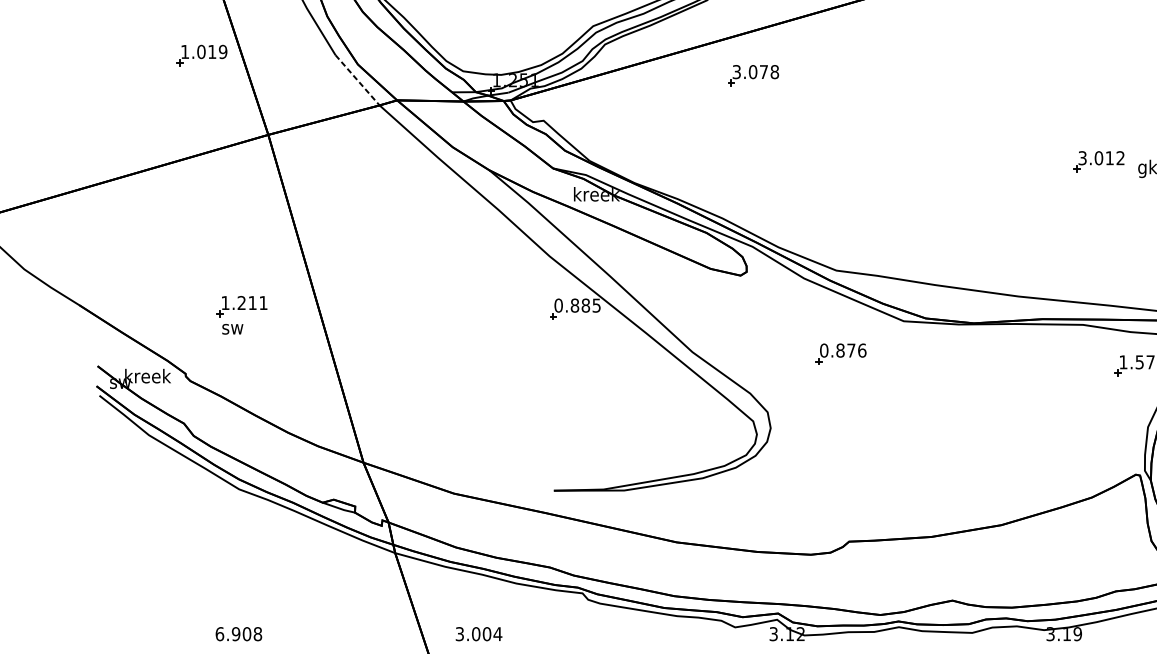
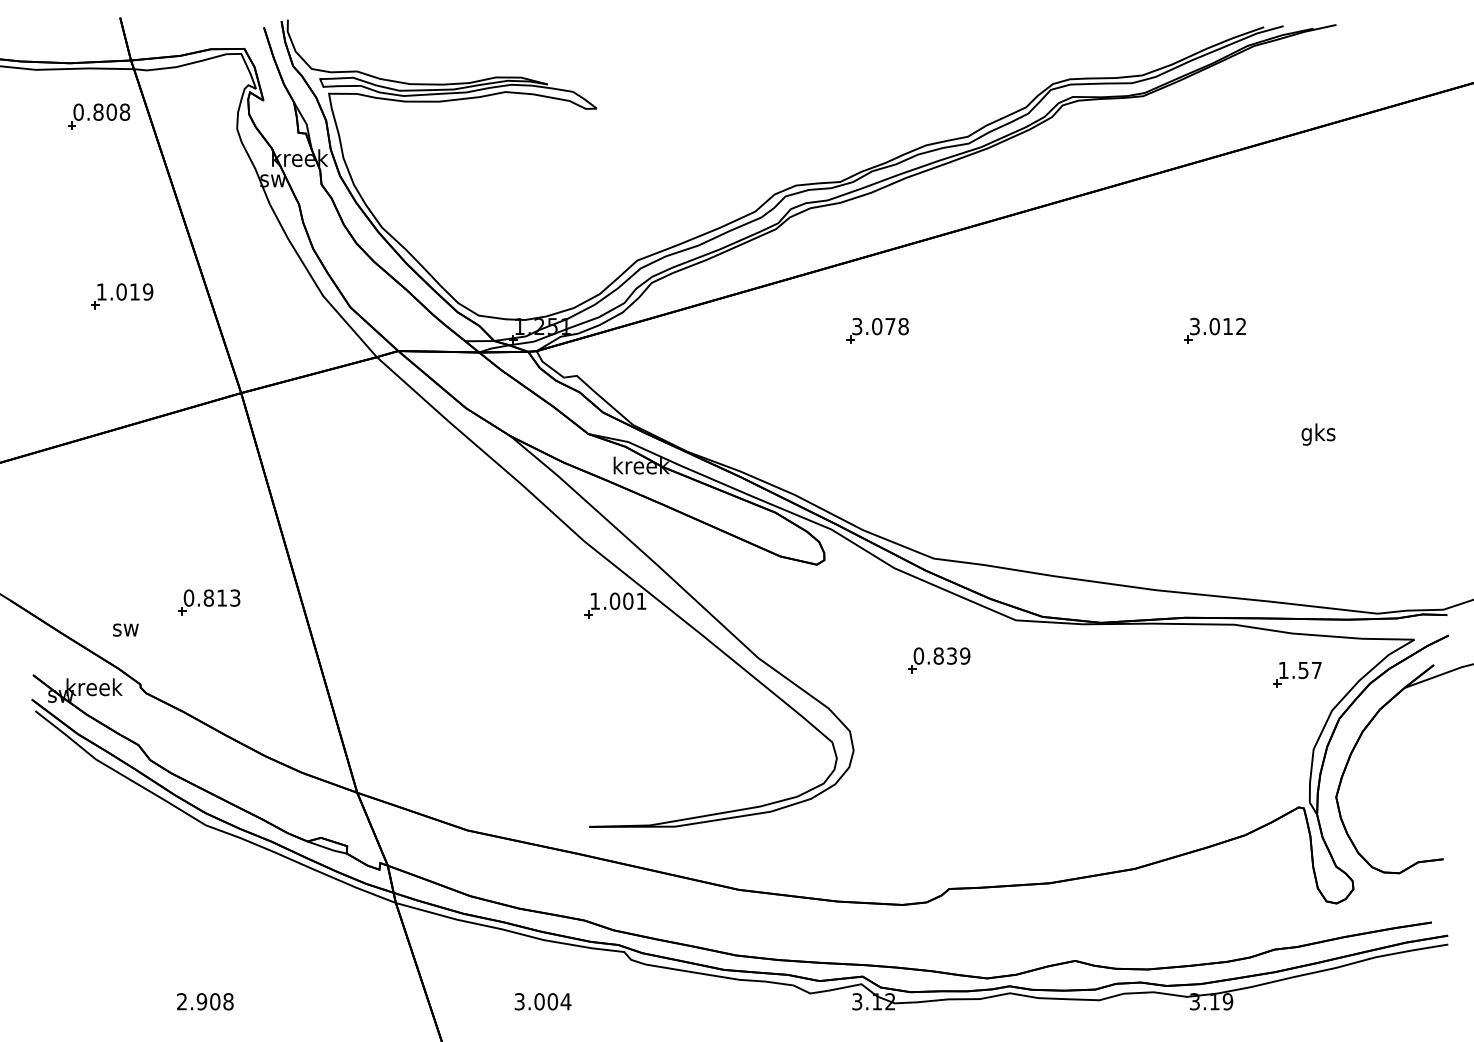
part: (202, 55) -> (122, 296), moved
part: (753, 75) -> (877, 330), moved
line: (357, 80) -> (350, 326), dashed -> solid
part: (1098, 161) -> (1214, 330), moved
text: (243, 302) -> (211, 597), 1.211 -> 0.813
text: (577, 304) -> (618, 600), 0.885 -> 1.001
text: (232, 328) -> (125, 629), moved
text: (856, 350) -> (958, 655), 0.876 -> 0.839
text: (220, 633) -> (182, 1001), 6.908 -> 2.908
text: (478, 633) -> (542, 1001), moved

